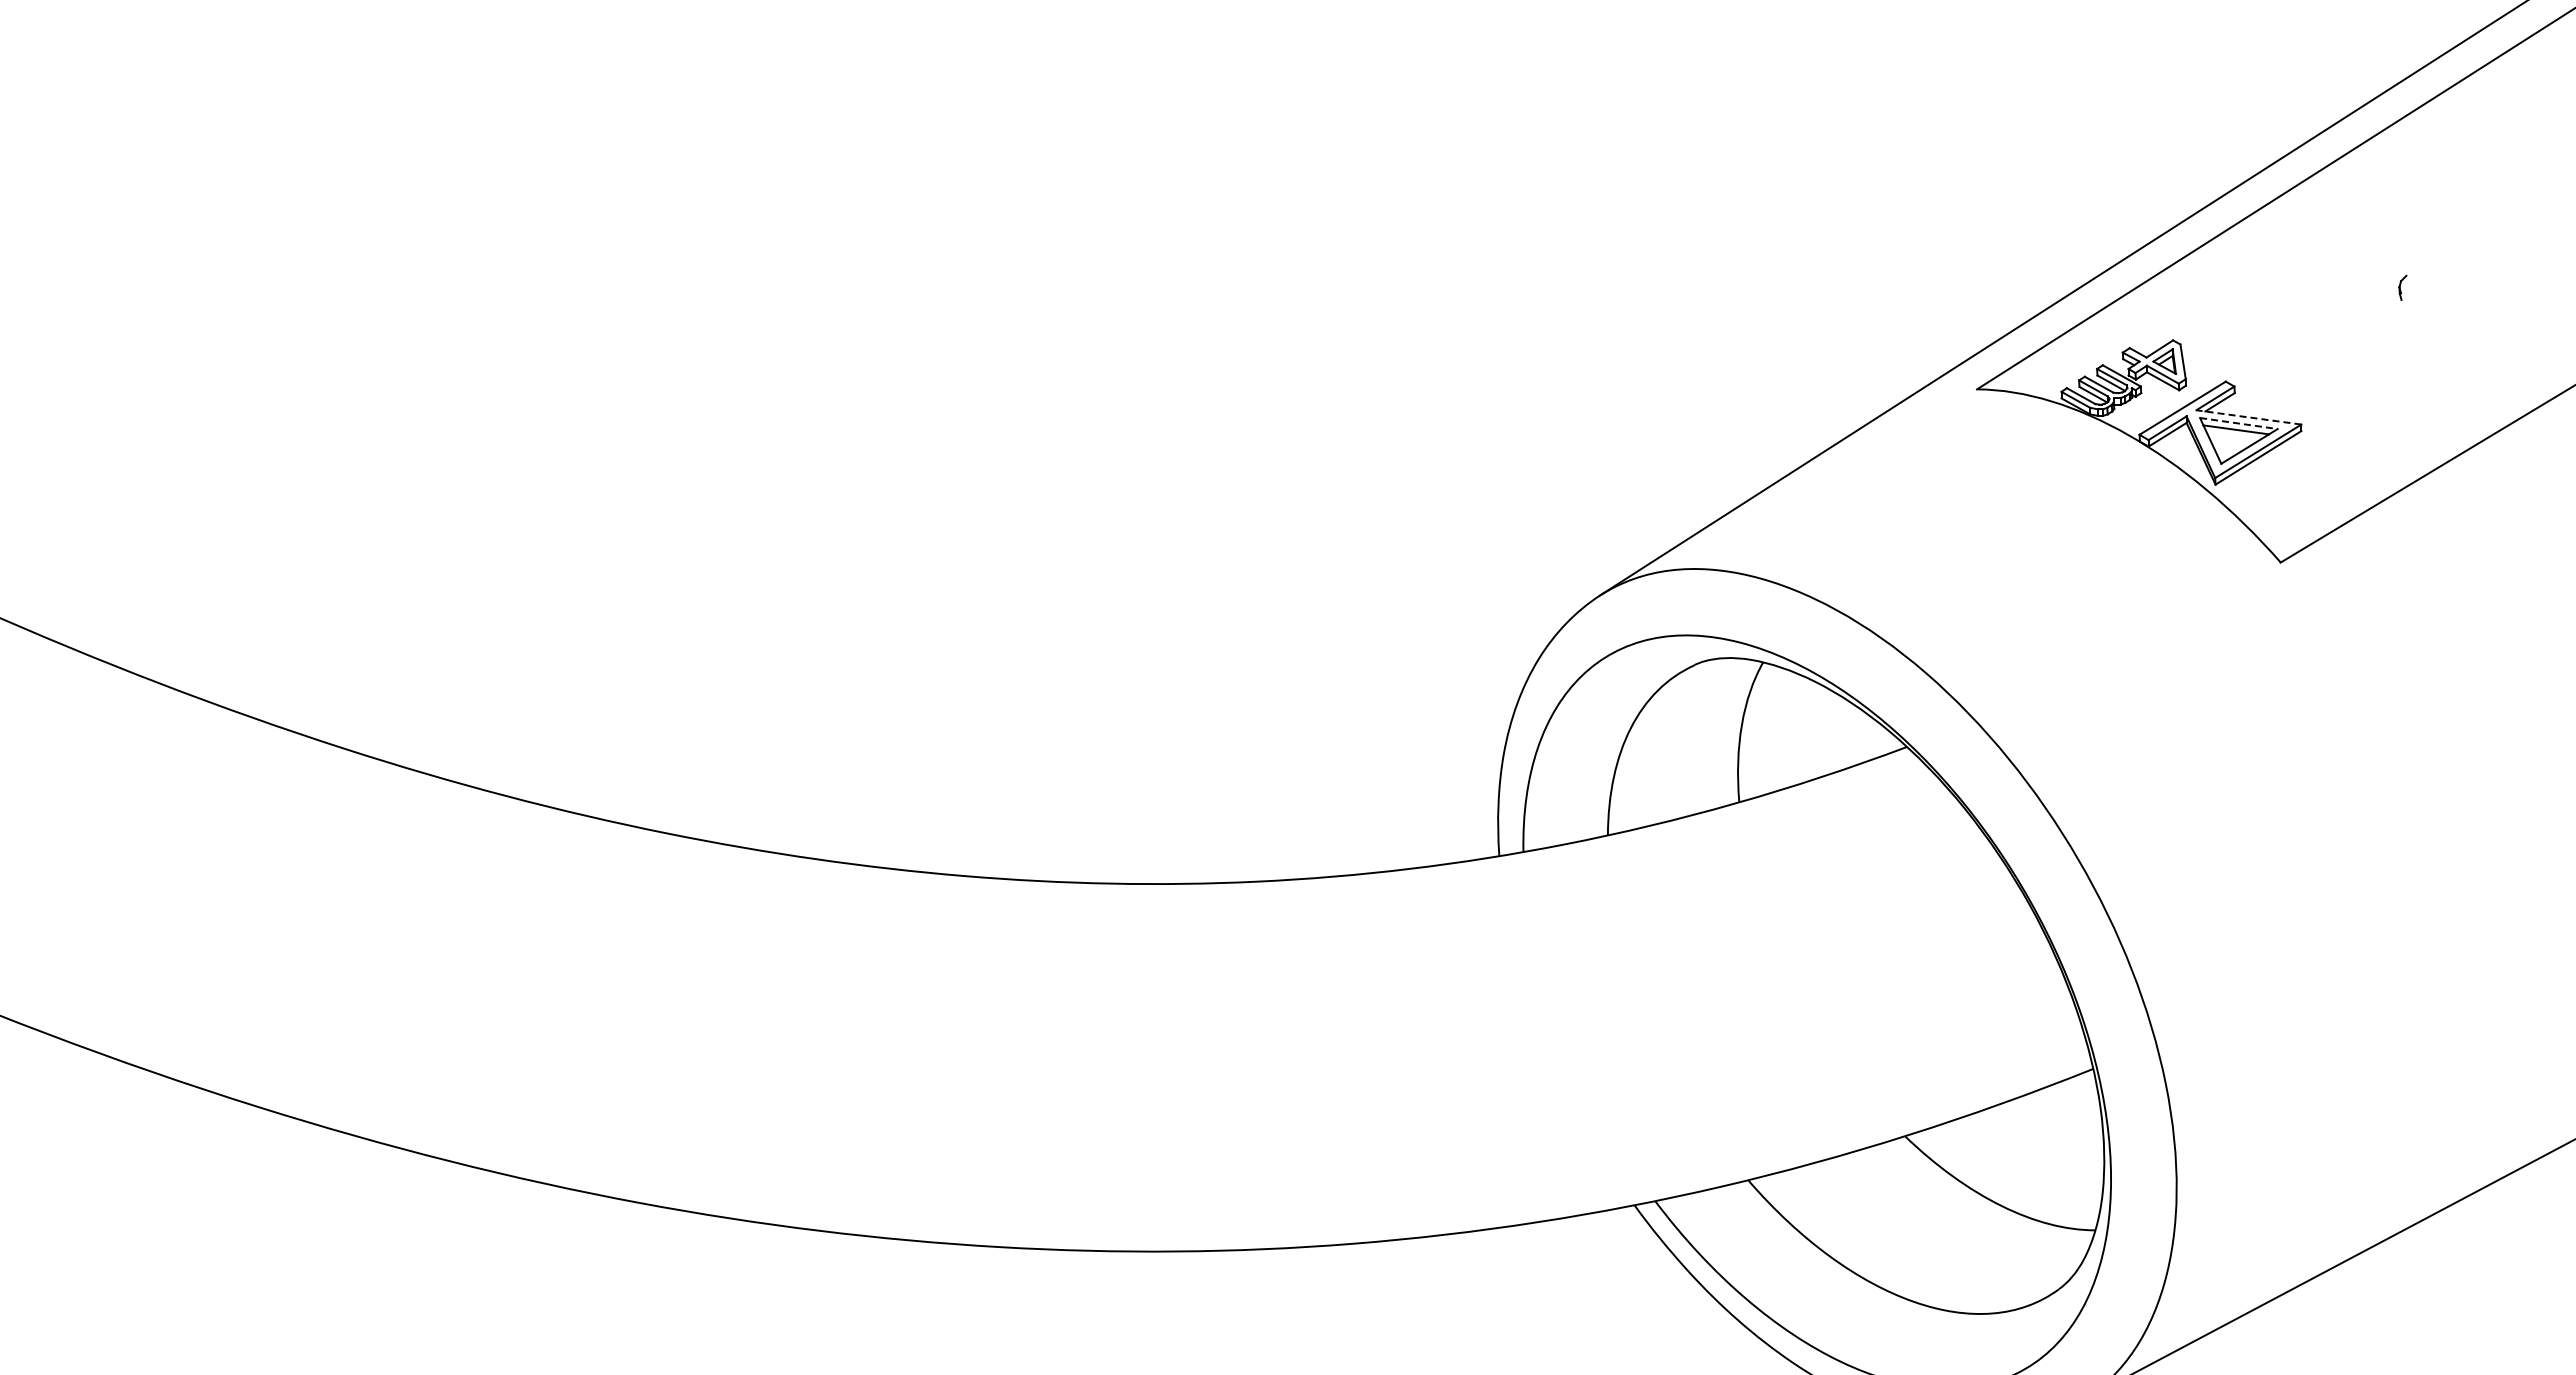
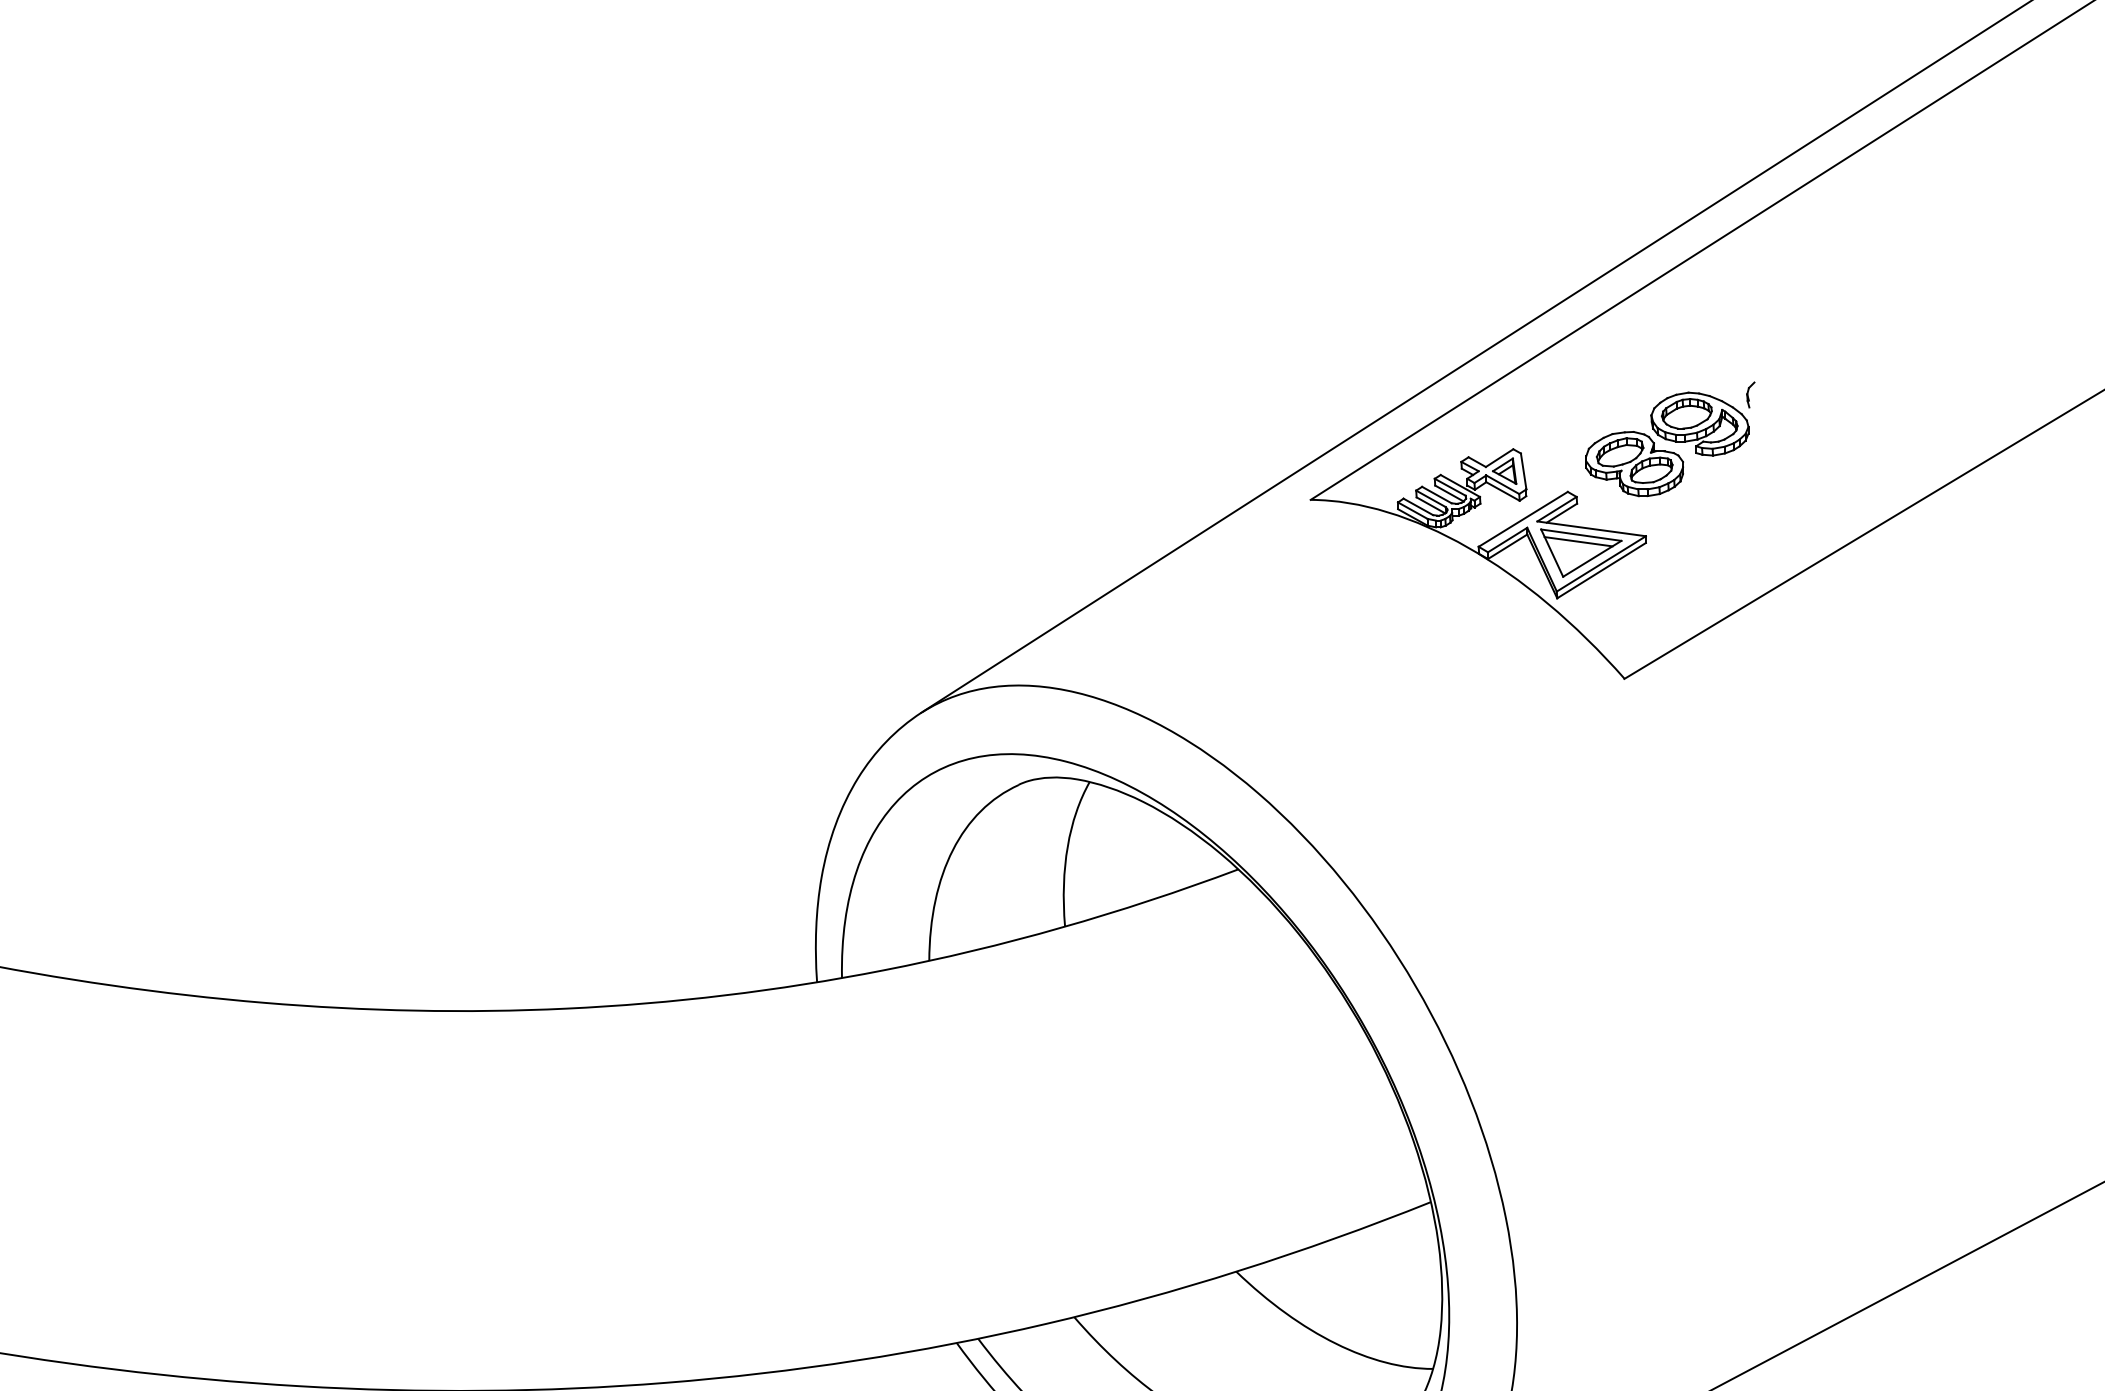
part: (2321, 335) -> (1666, 444), added
line: (2248, 417) -> (1591, 528), dashed -> solid
line: (2239, 423) -> (1581, 535), dashed -> solid

